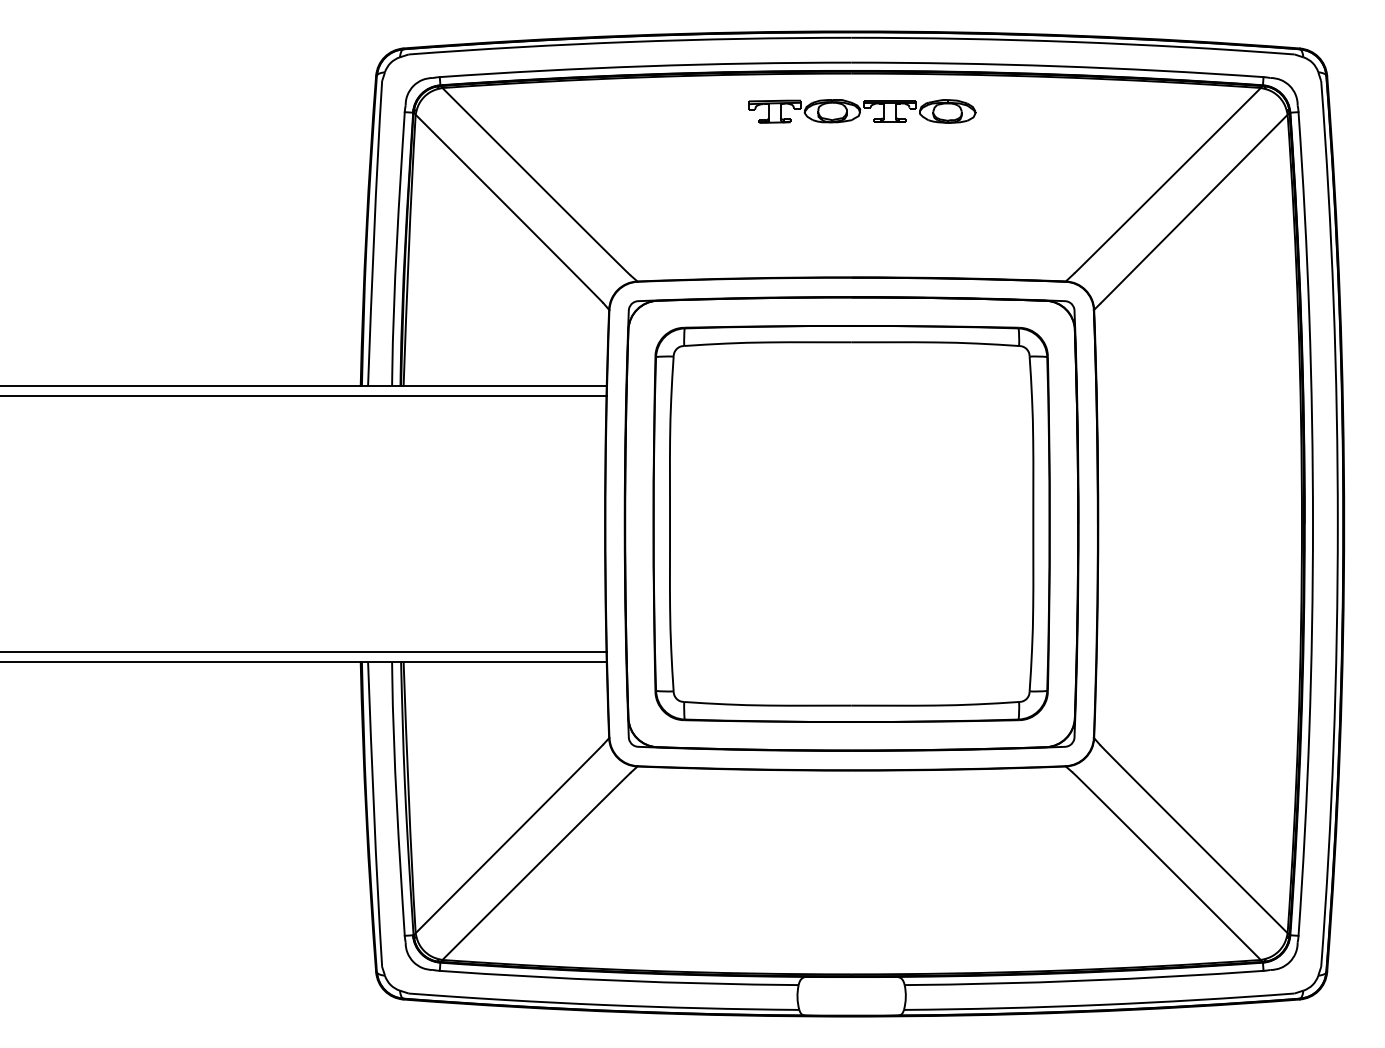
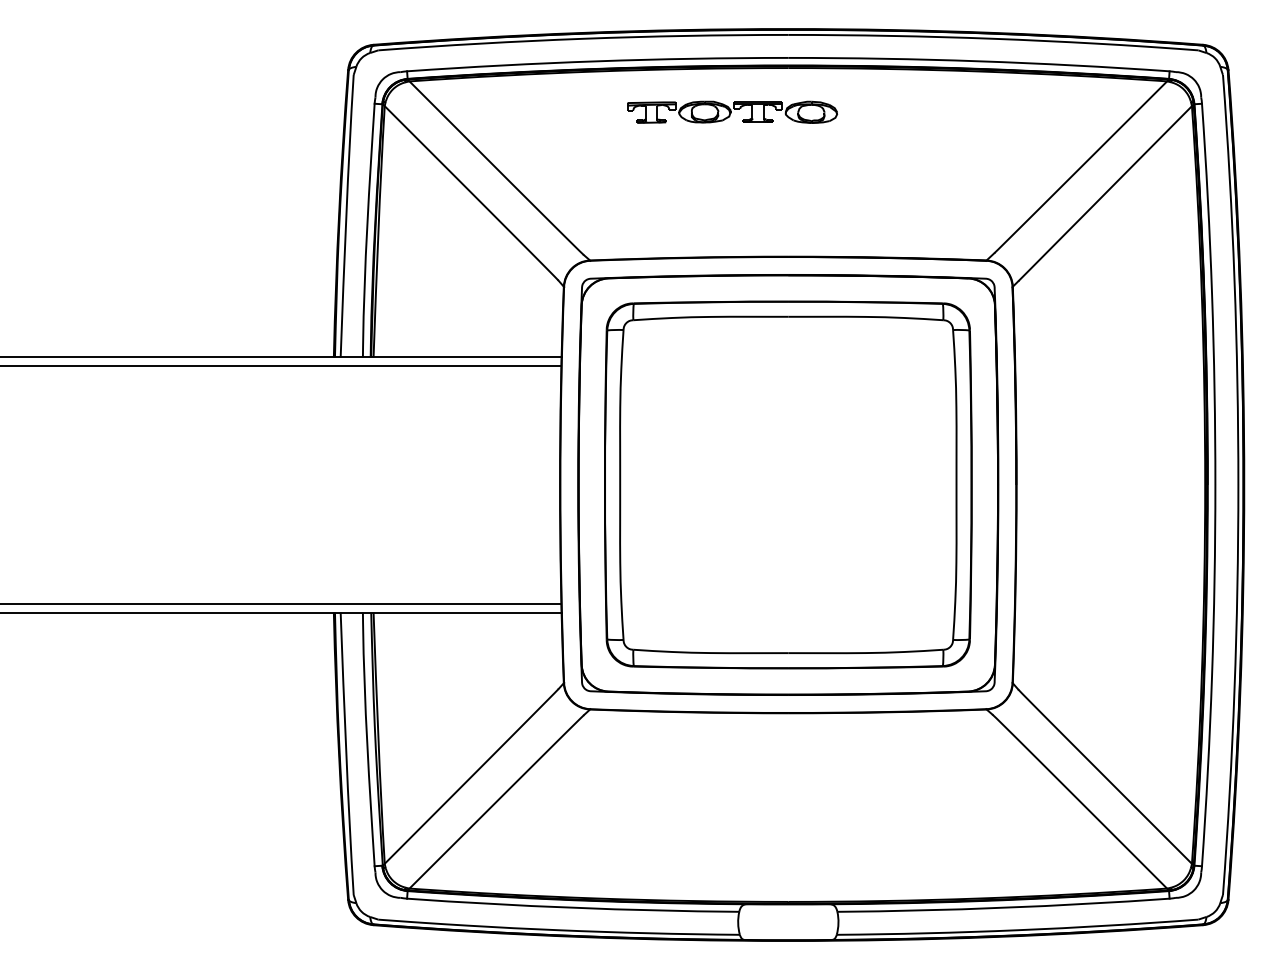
part: (862, 111) -> (732, 112), moved

